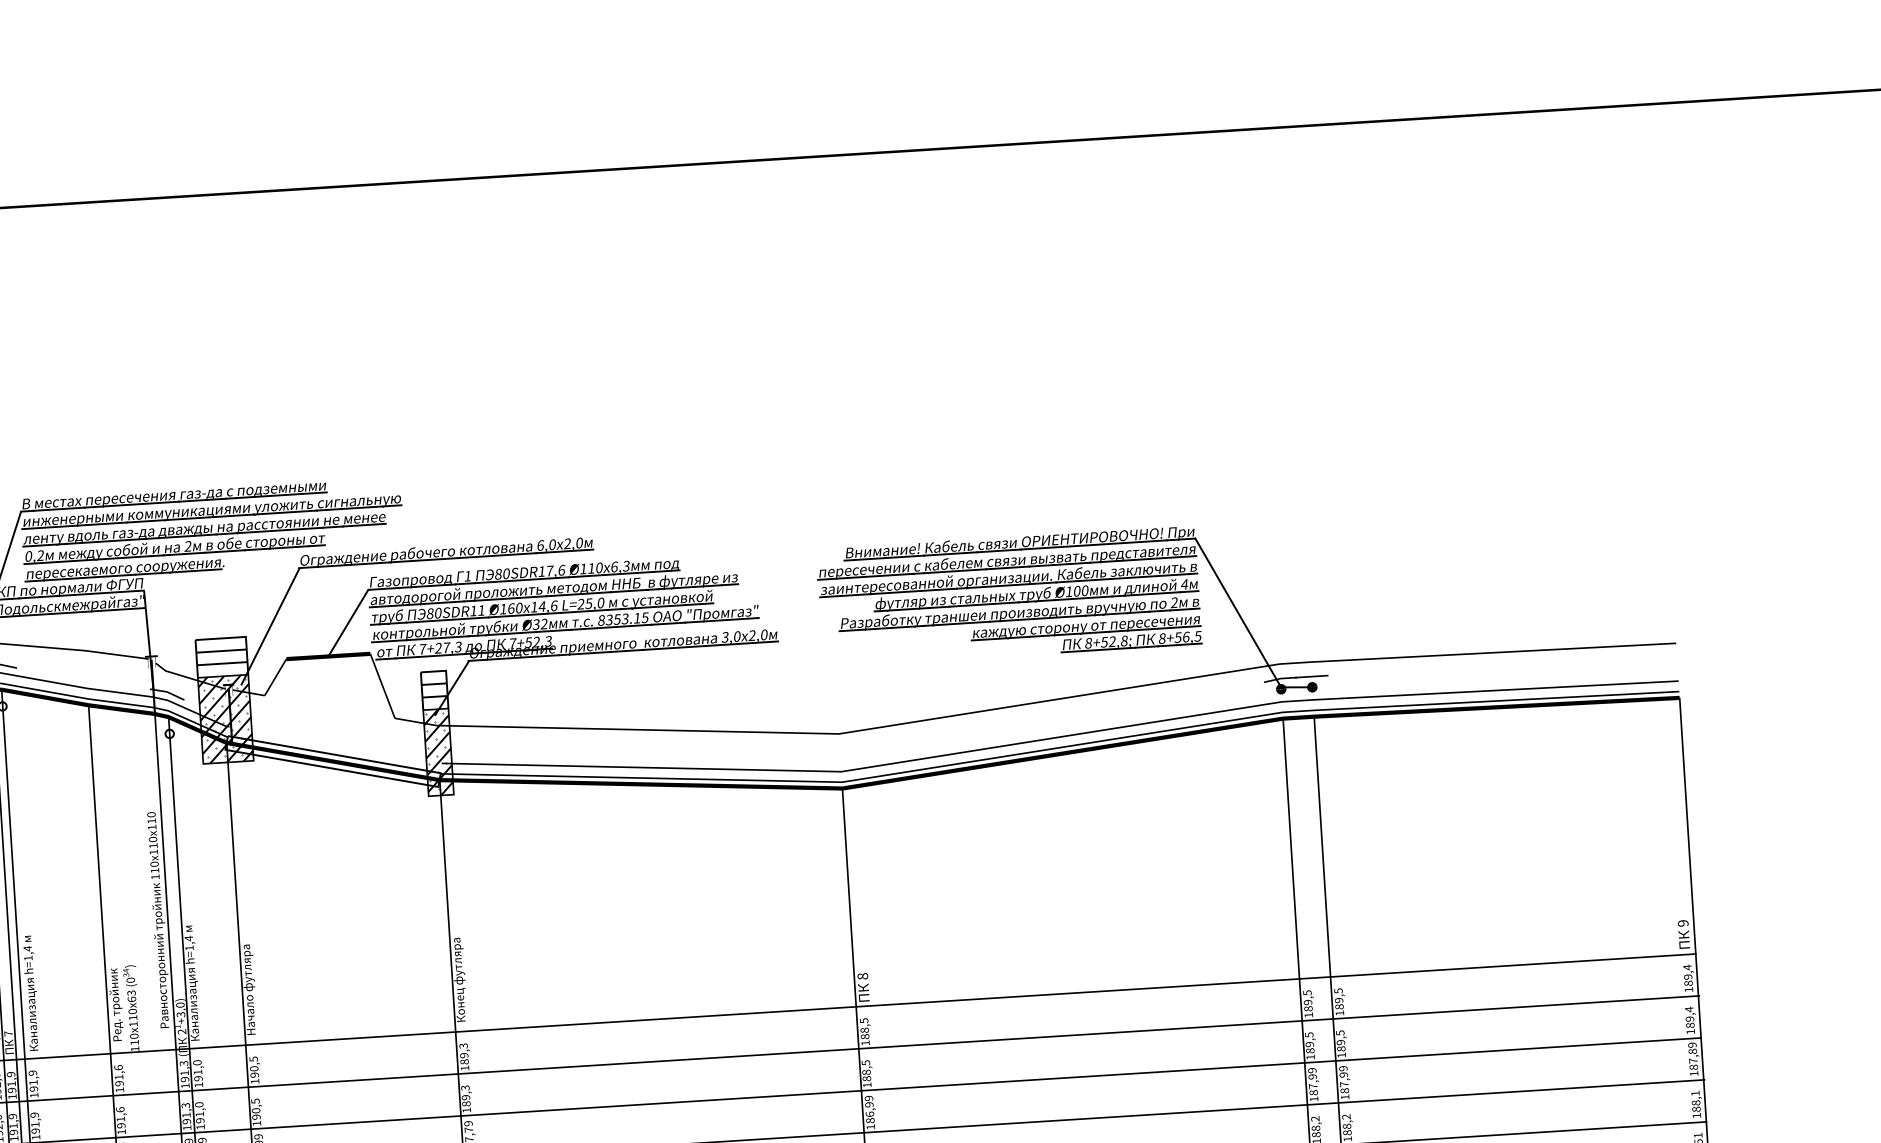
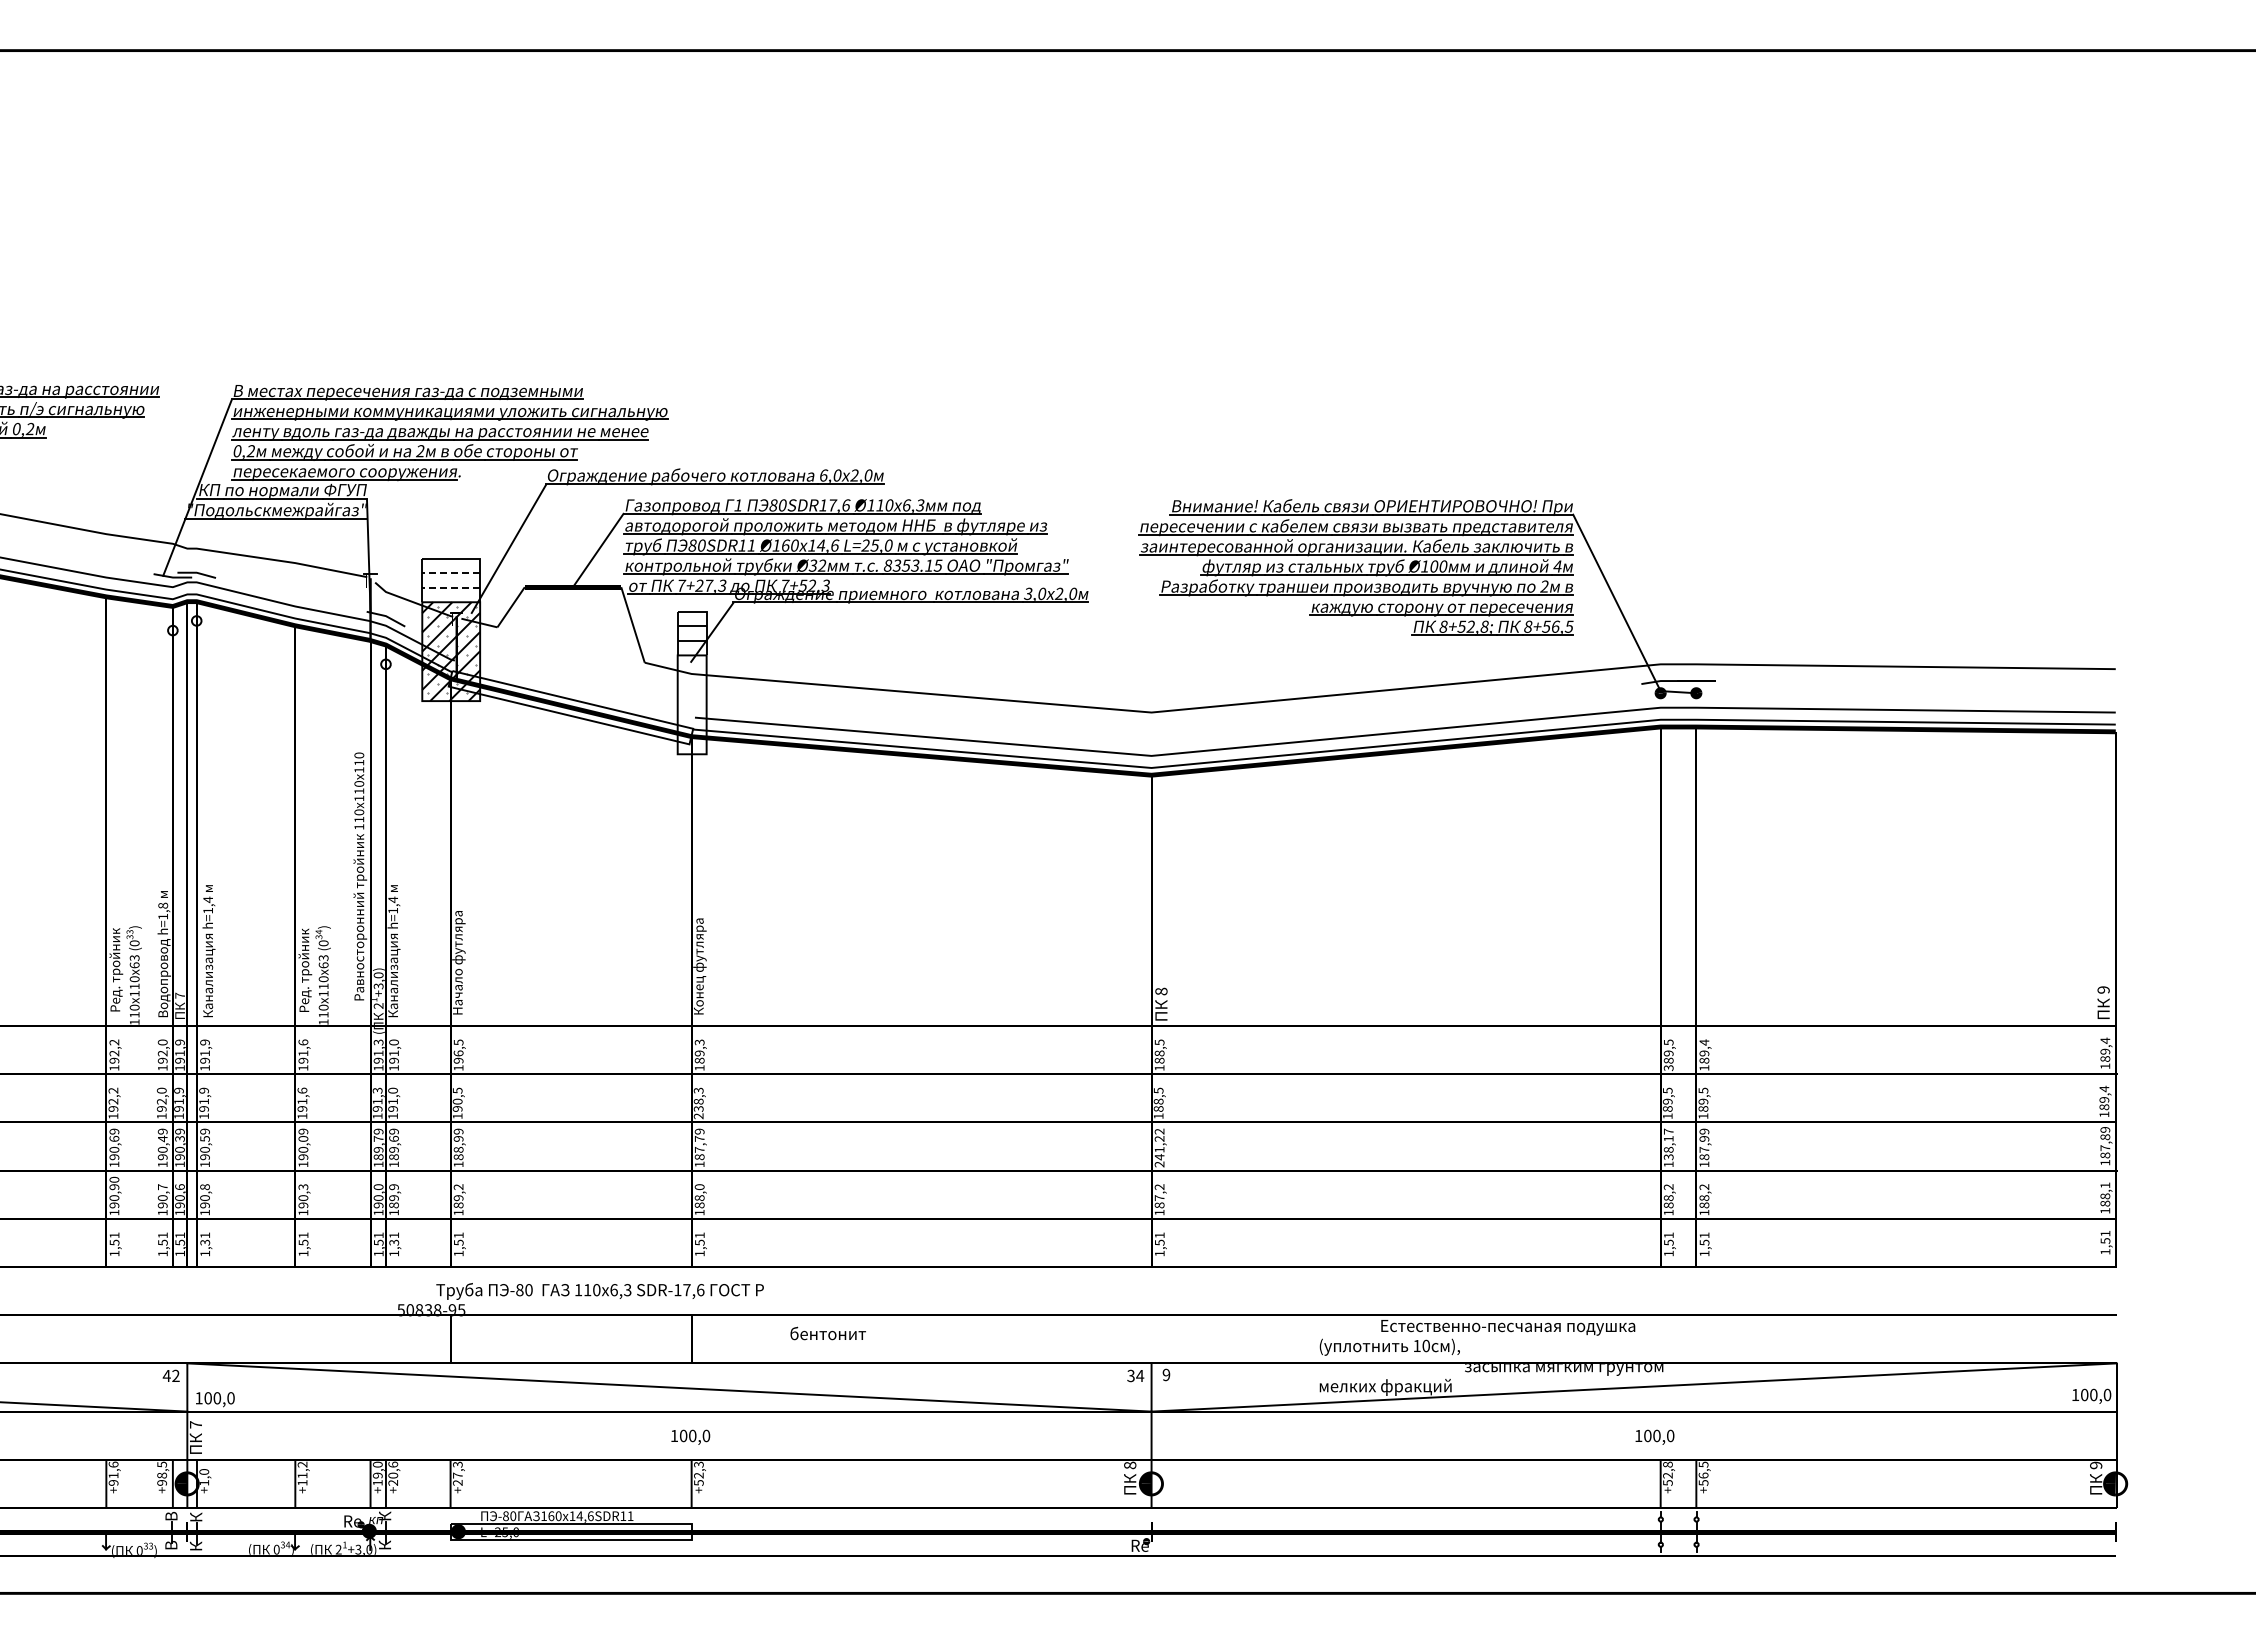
line: (221, 651) -> (451, 573), solid -> dashed
line: (222, 663) -> (451, 587), solid -> dashed
hatch: (437, 752) -> (691, 704), removed
text: (1338, 990) -> (1704, 1042), 189,5 -> 189,4
text: (1308, 1015) -> (1668, 1068), 189,5 -> 389,5
text: (254, 1068) -> (458, 1053), 190,5 -> 196,5
text: (1312, 1081) -> (1668, 1144), 187,99 -> 138,17
text: (466, 1103) -> (698, 1108), 189,3 -> 238,3
text: (869, 1112) -> (1159, 1147), 186,99 -> 241,22

